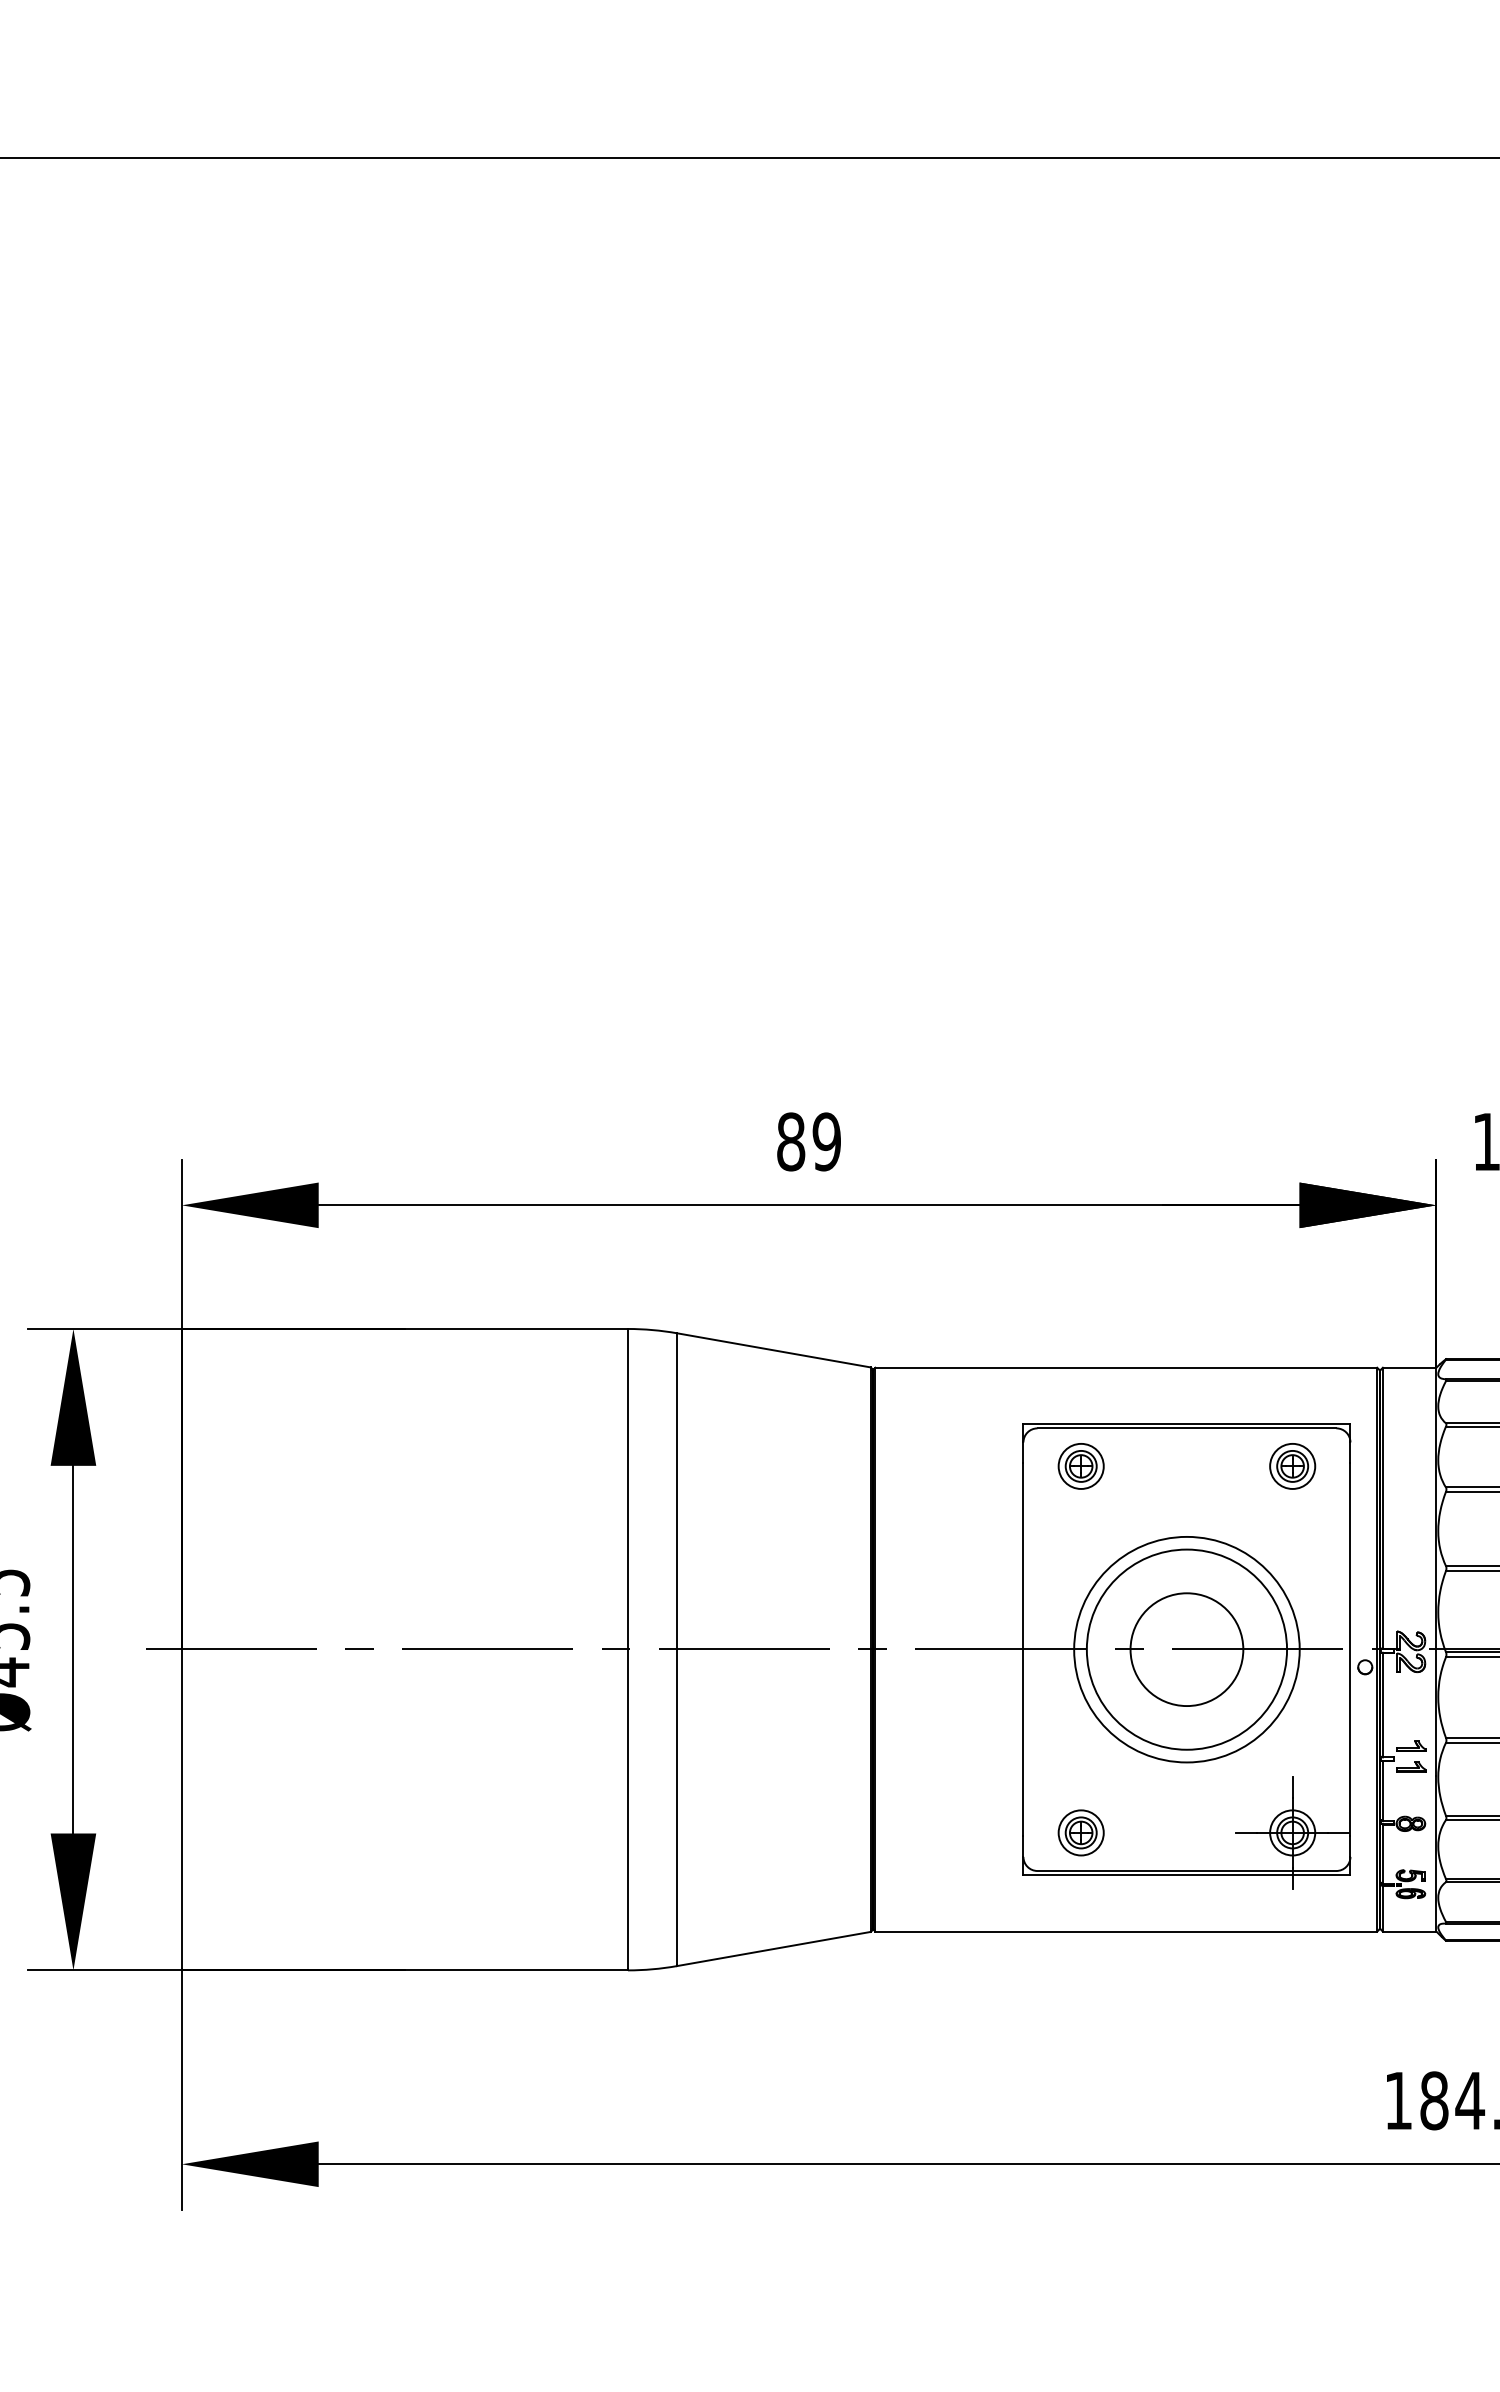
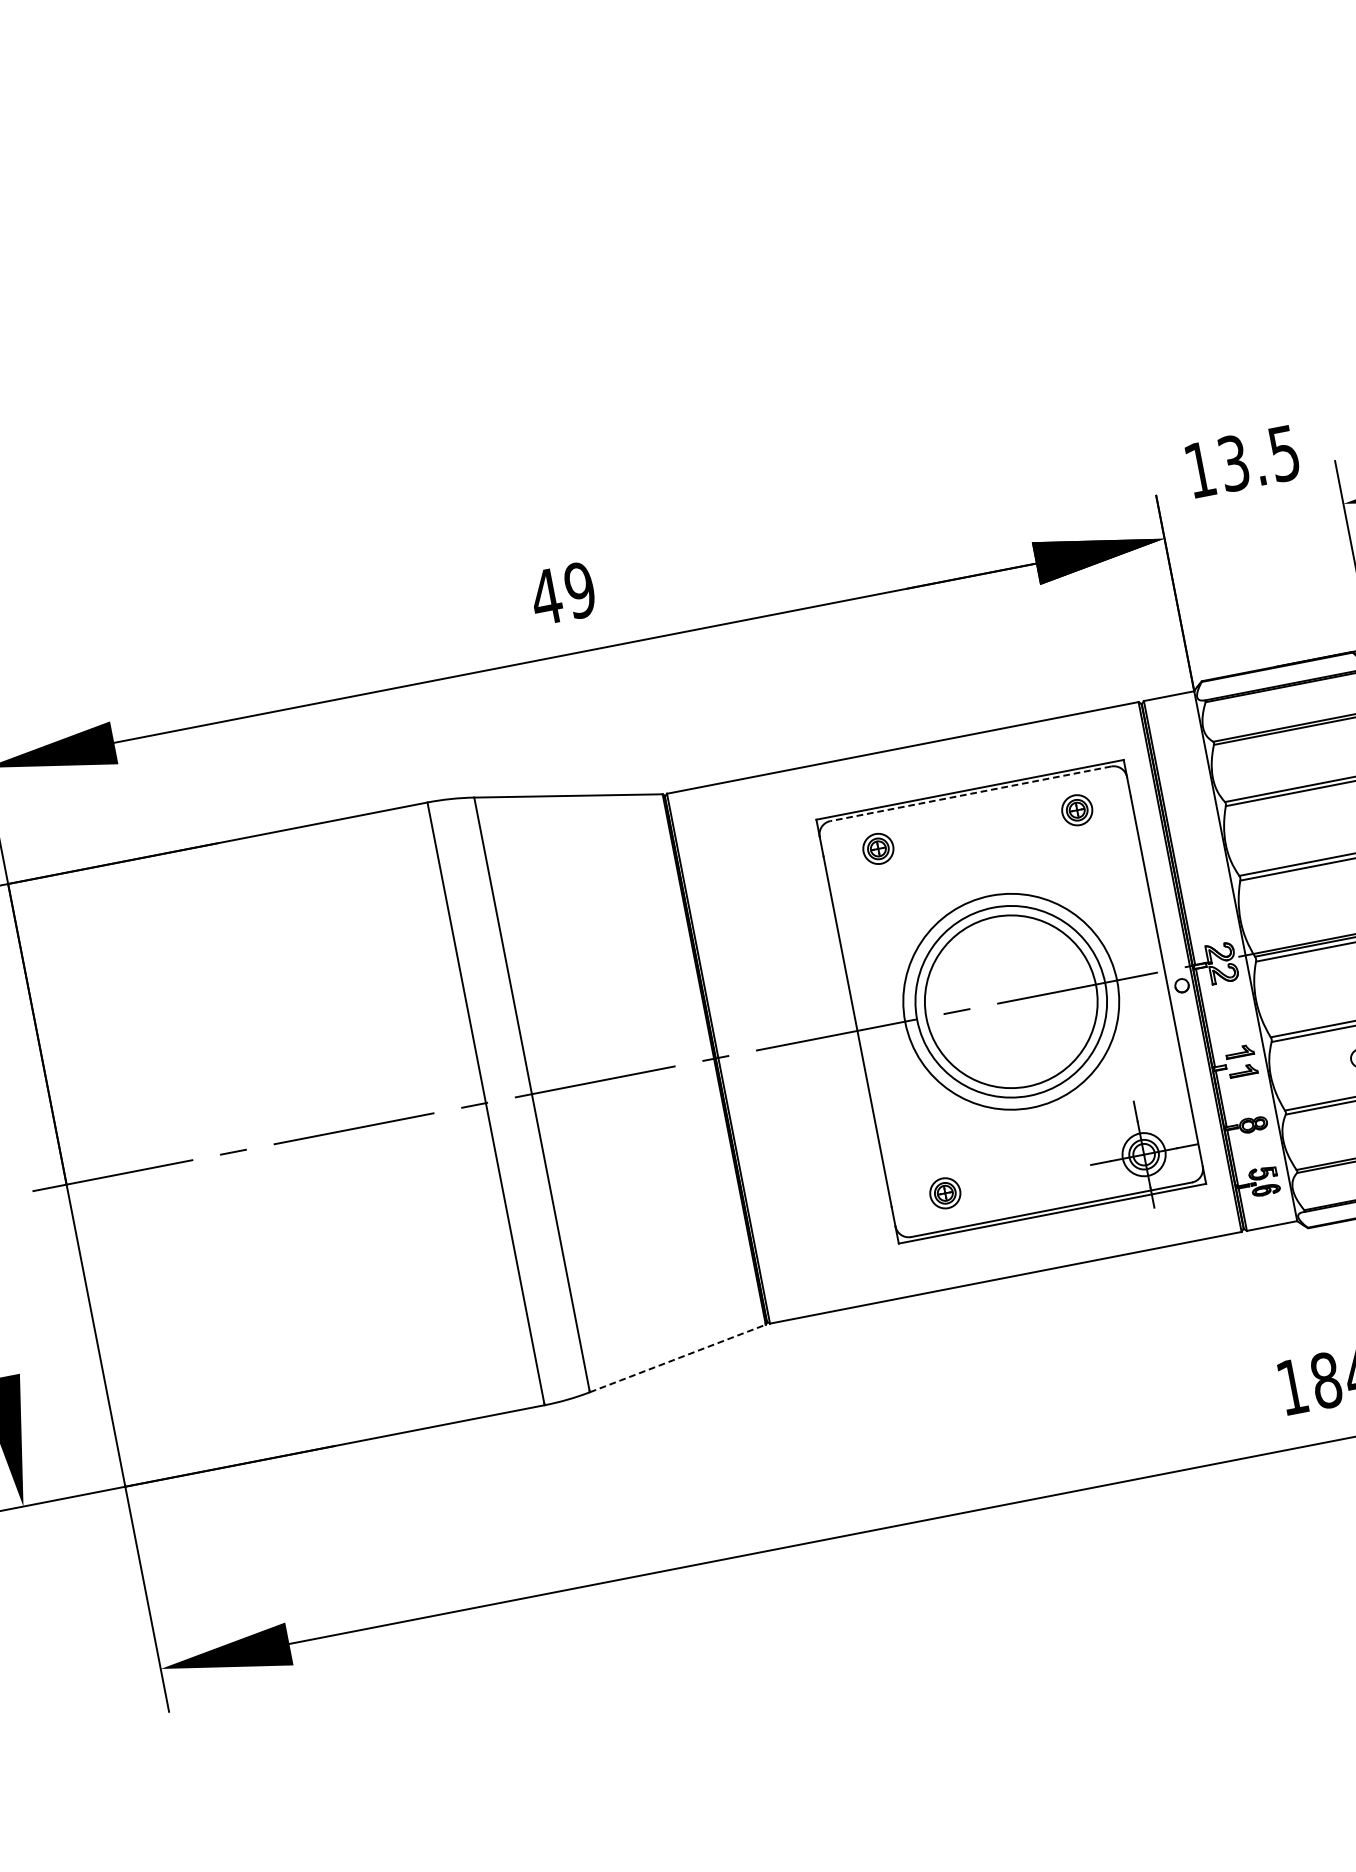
text: (790, 1141) -> (545, 596), 89 -> 49
line: (1186, 1428) -> (970, 794), solid -> dashed
part: (1080, 1466) -> (877, 849), size x0.7
part: (1292, 1466) -> (1077, 810), size x0.7
circle: (1186, 1649) -> (1010, 1001), size x1.6
part: (1080, 1832) -> (944, 1193), size x0.7
line: (774, 1948) -> (678, 1357), solid -> dashed

